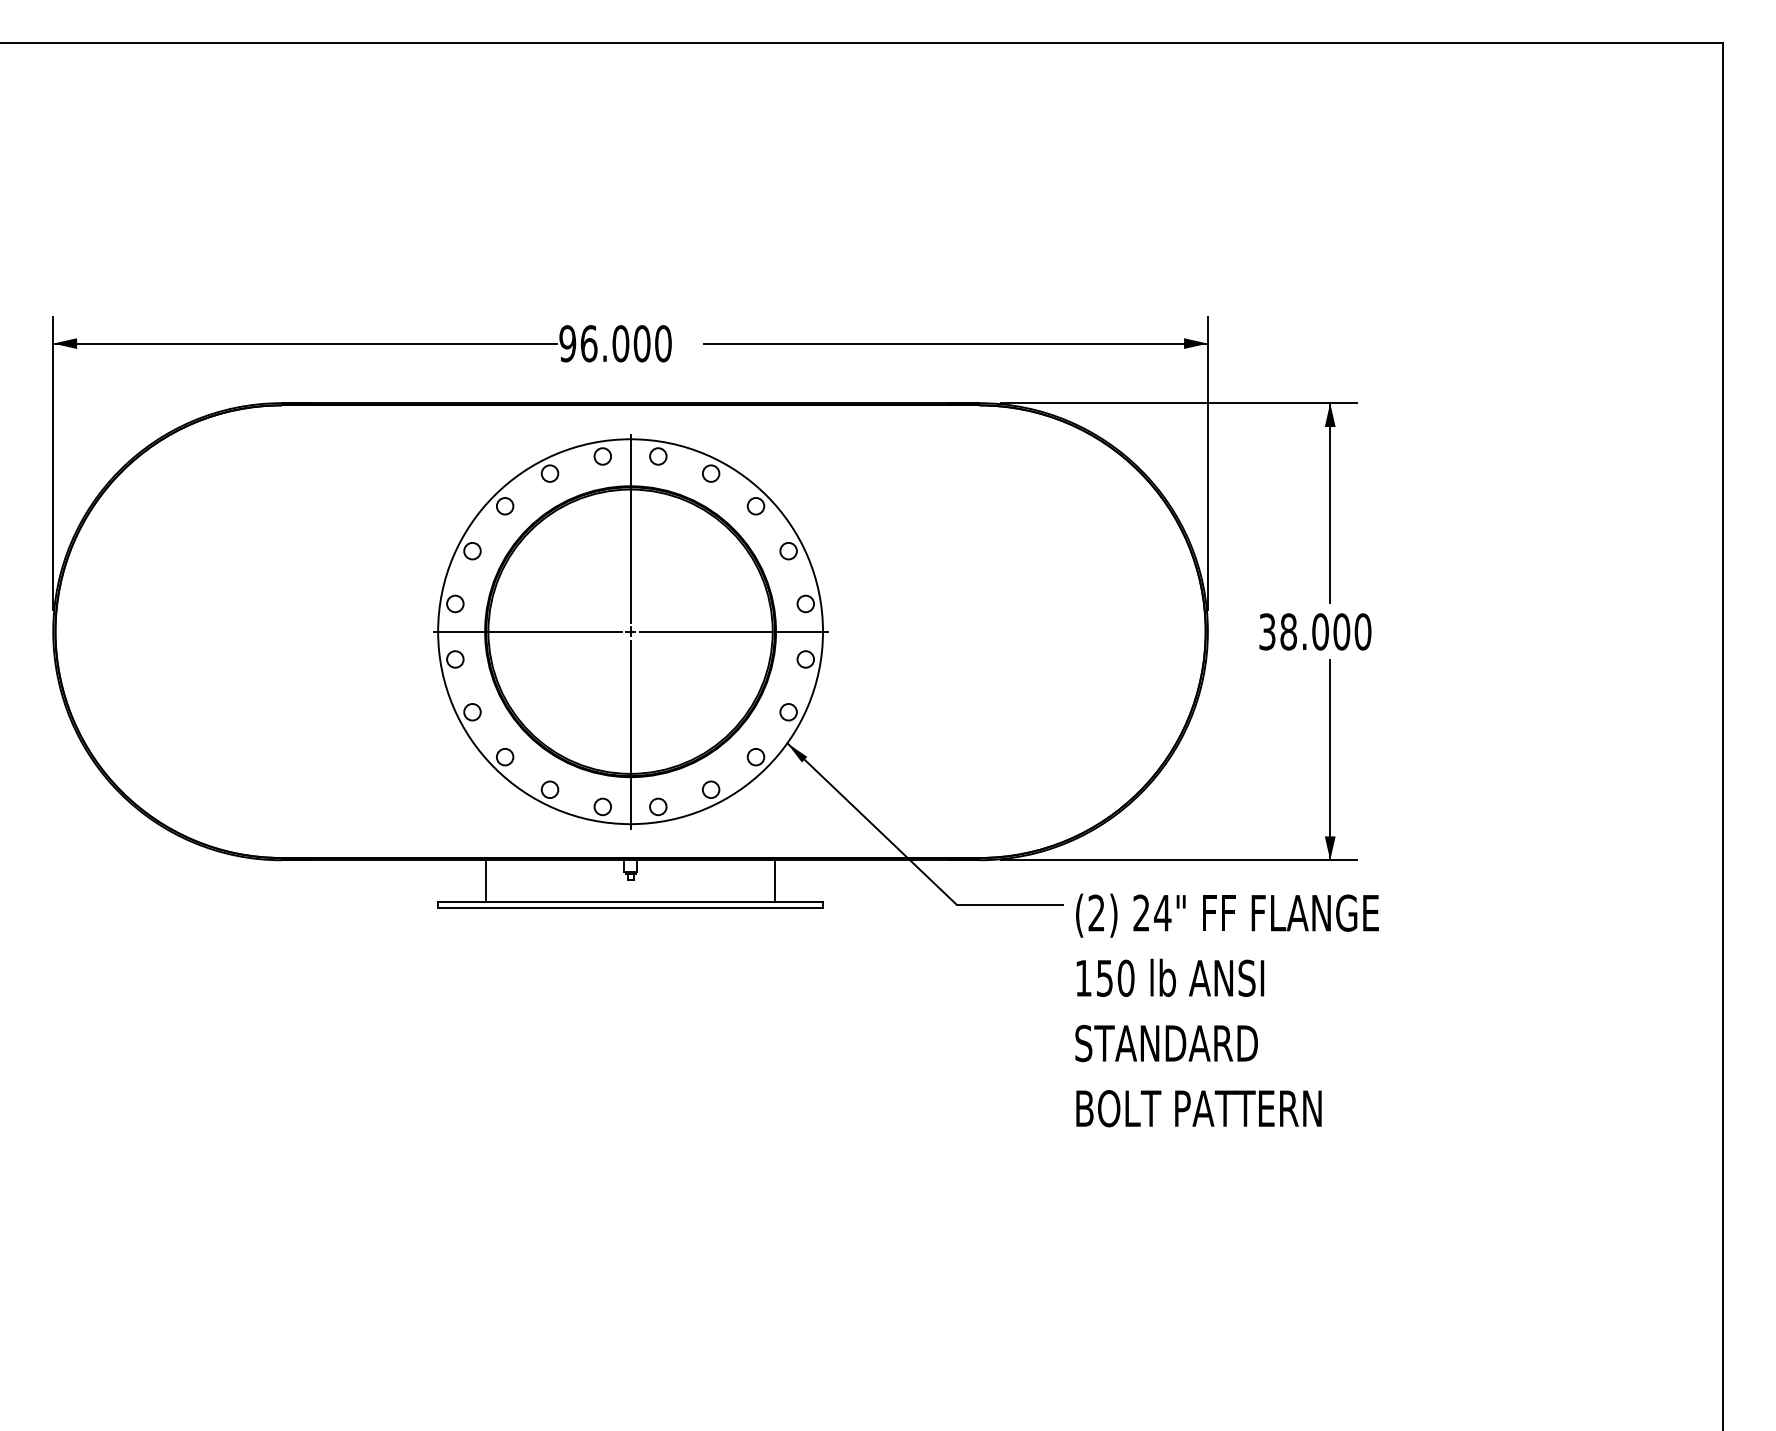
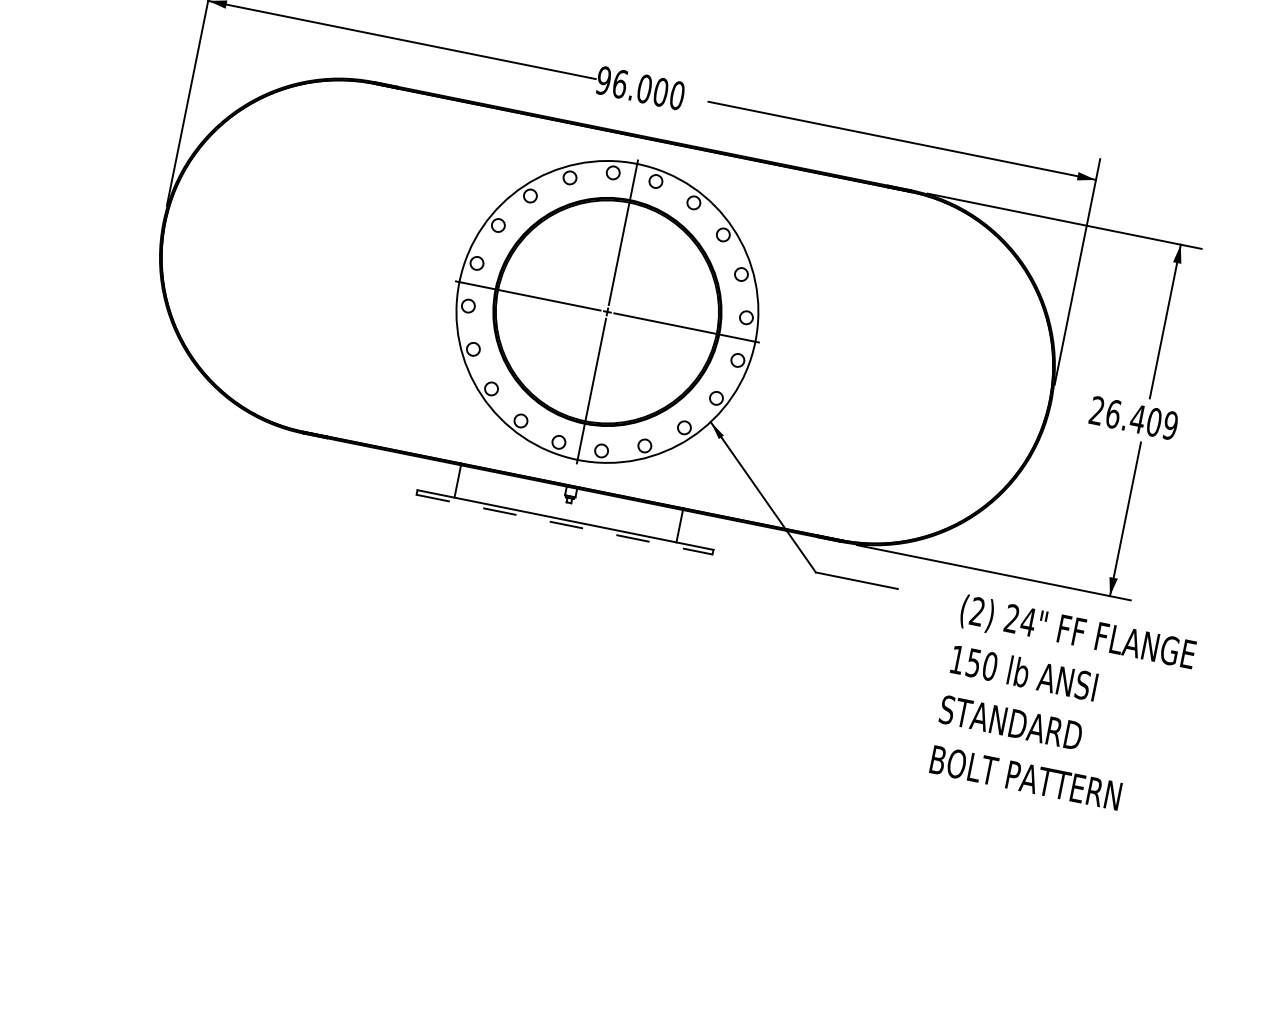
text: (1315, 631) -> (1134, 417), 38.000 -> 26.409
line: (631, 908) -> (565, 524), solid -> dashed
text: (1226, 1010) -> (1062, 706), moved

